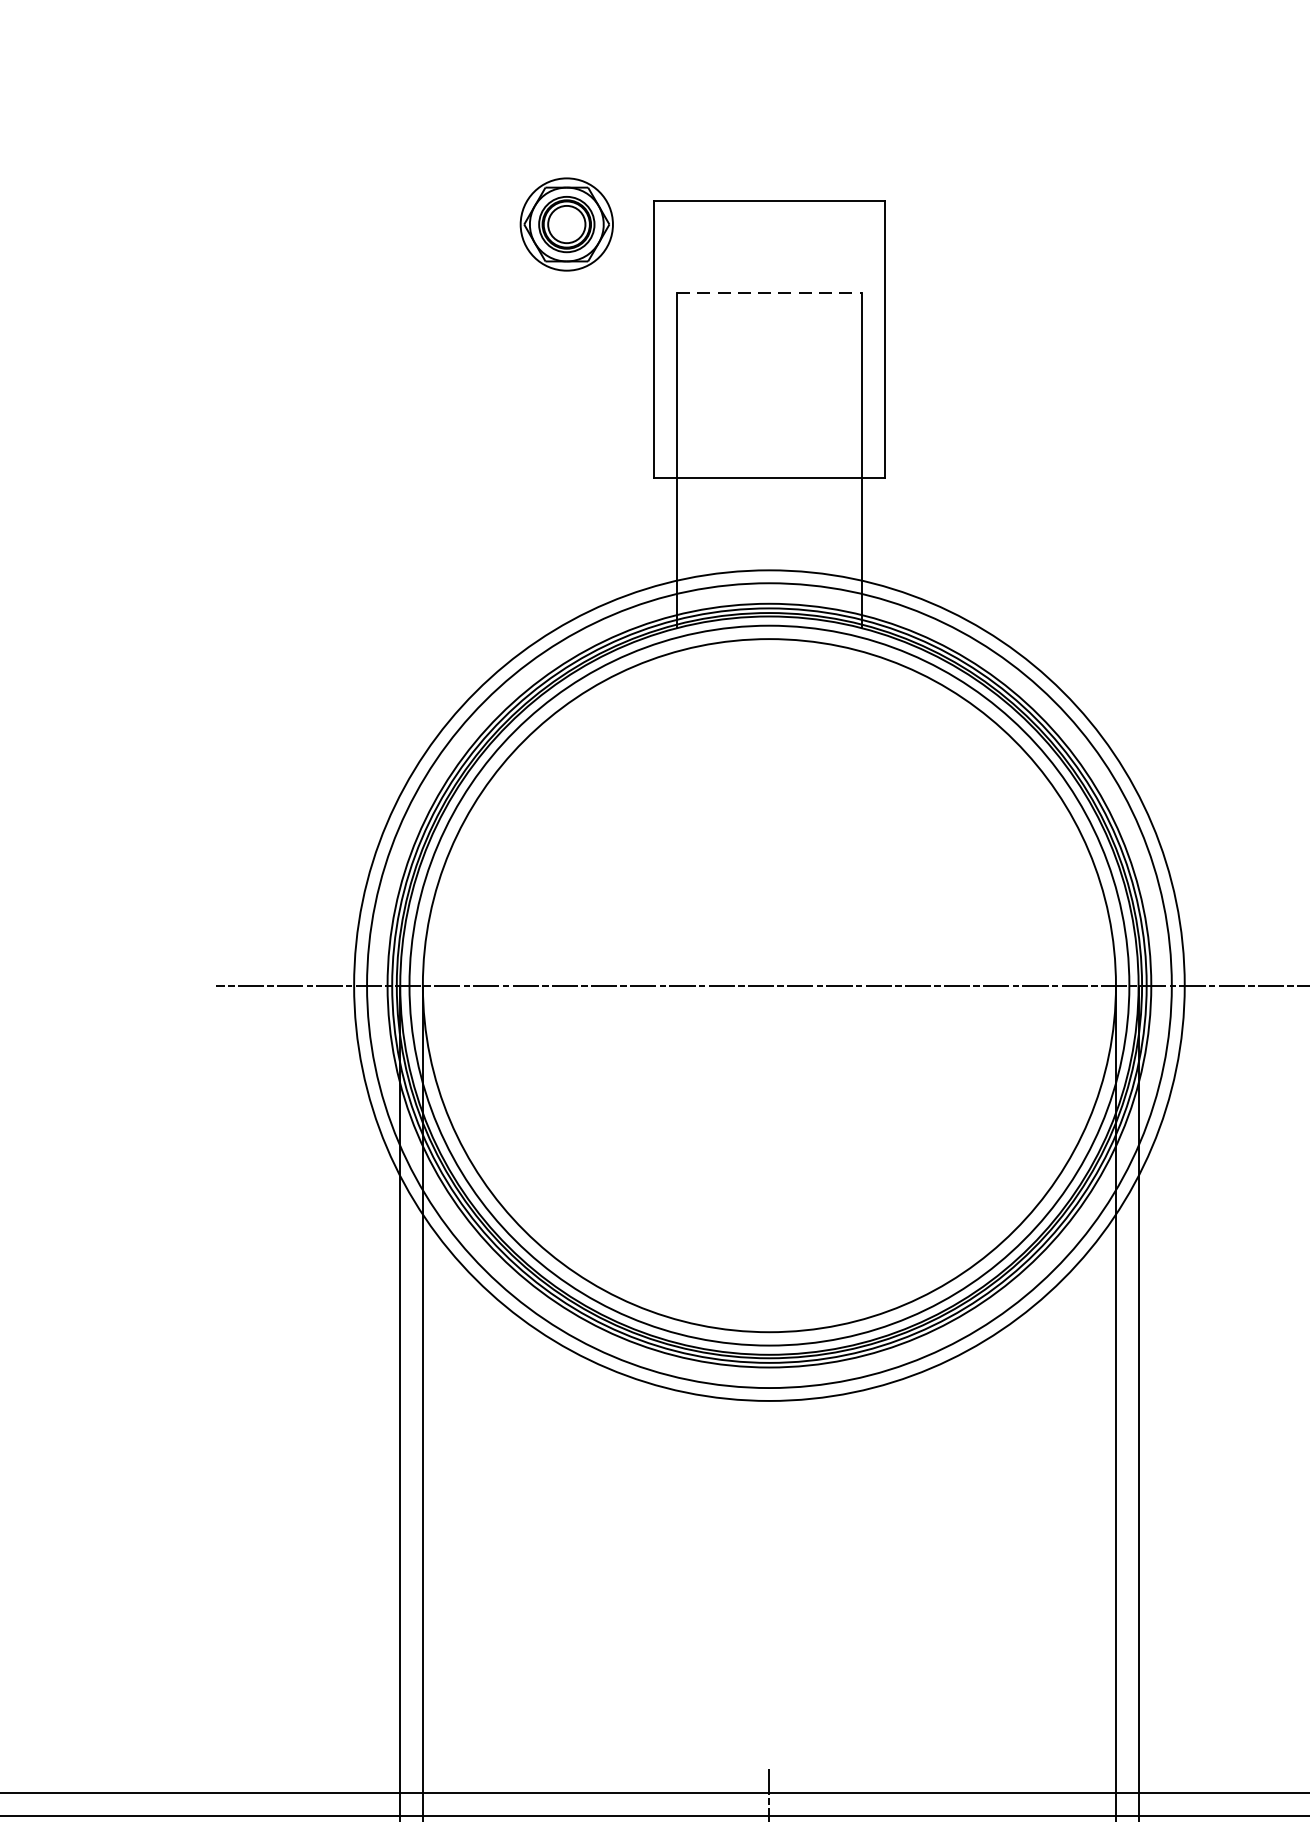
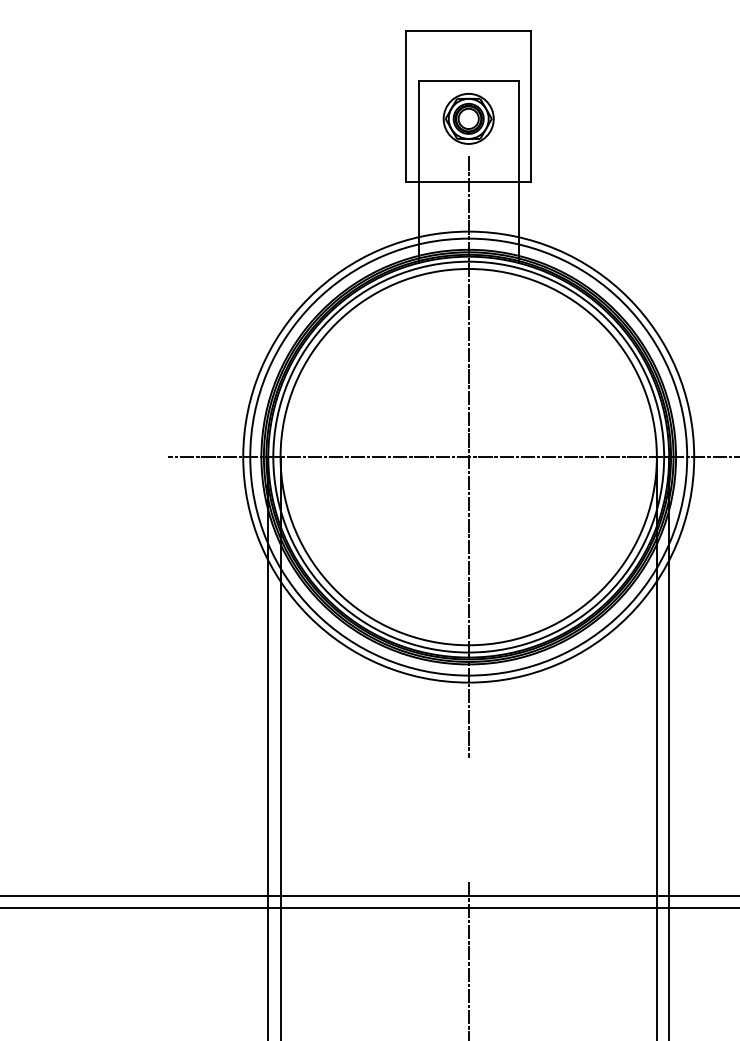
part: (566, 223) -> (468, 118), moved
line: (770, 293) -> (469, 81), dashed -> solid
line: (769, 984) -> (468, 456), added

